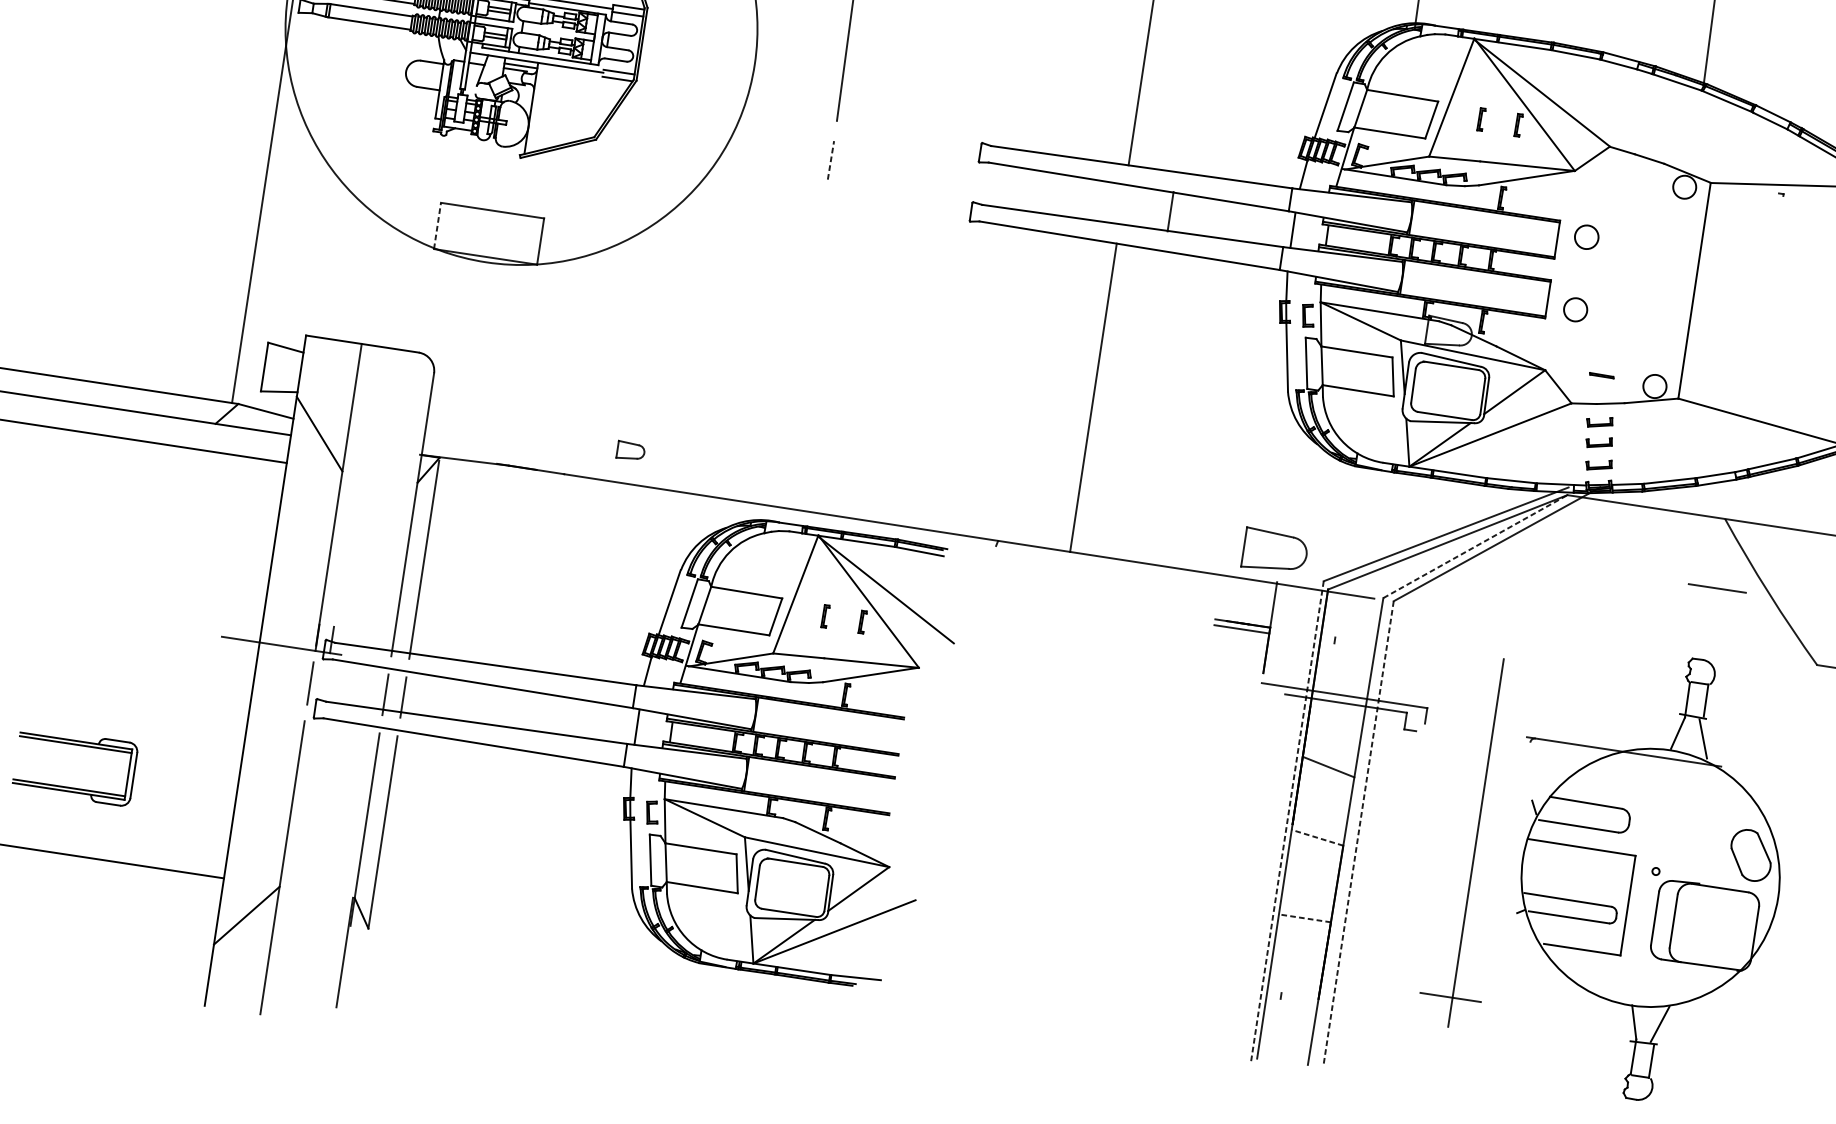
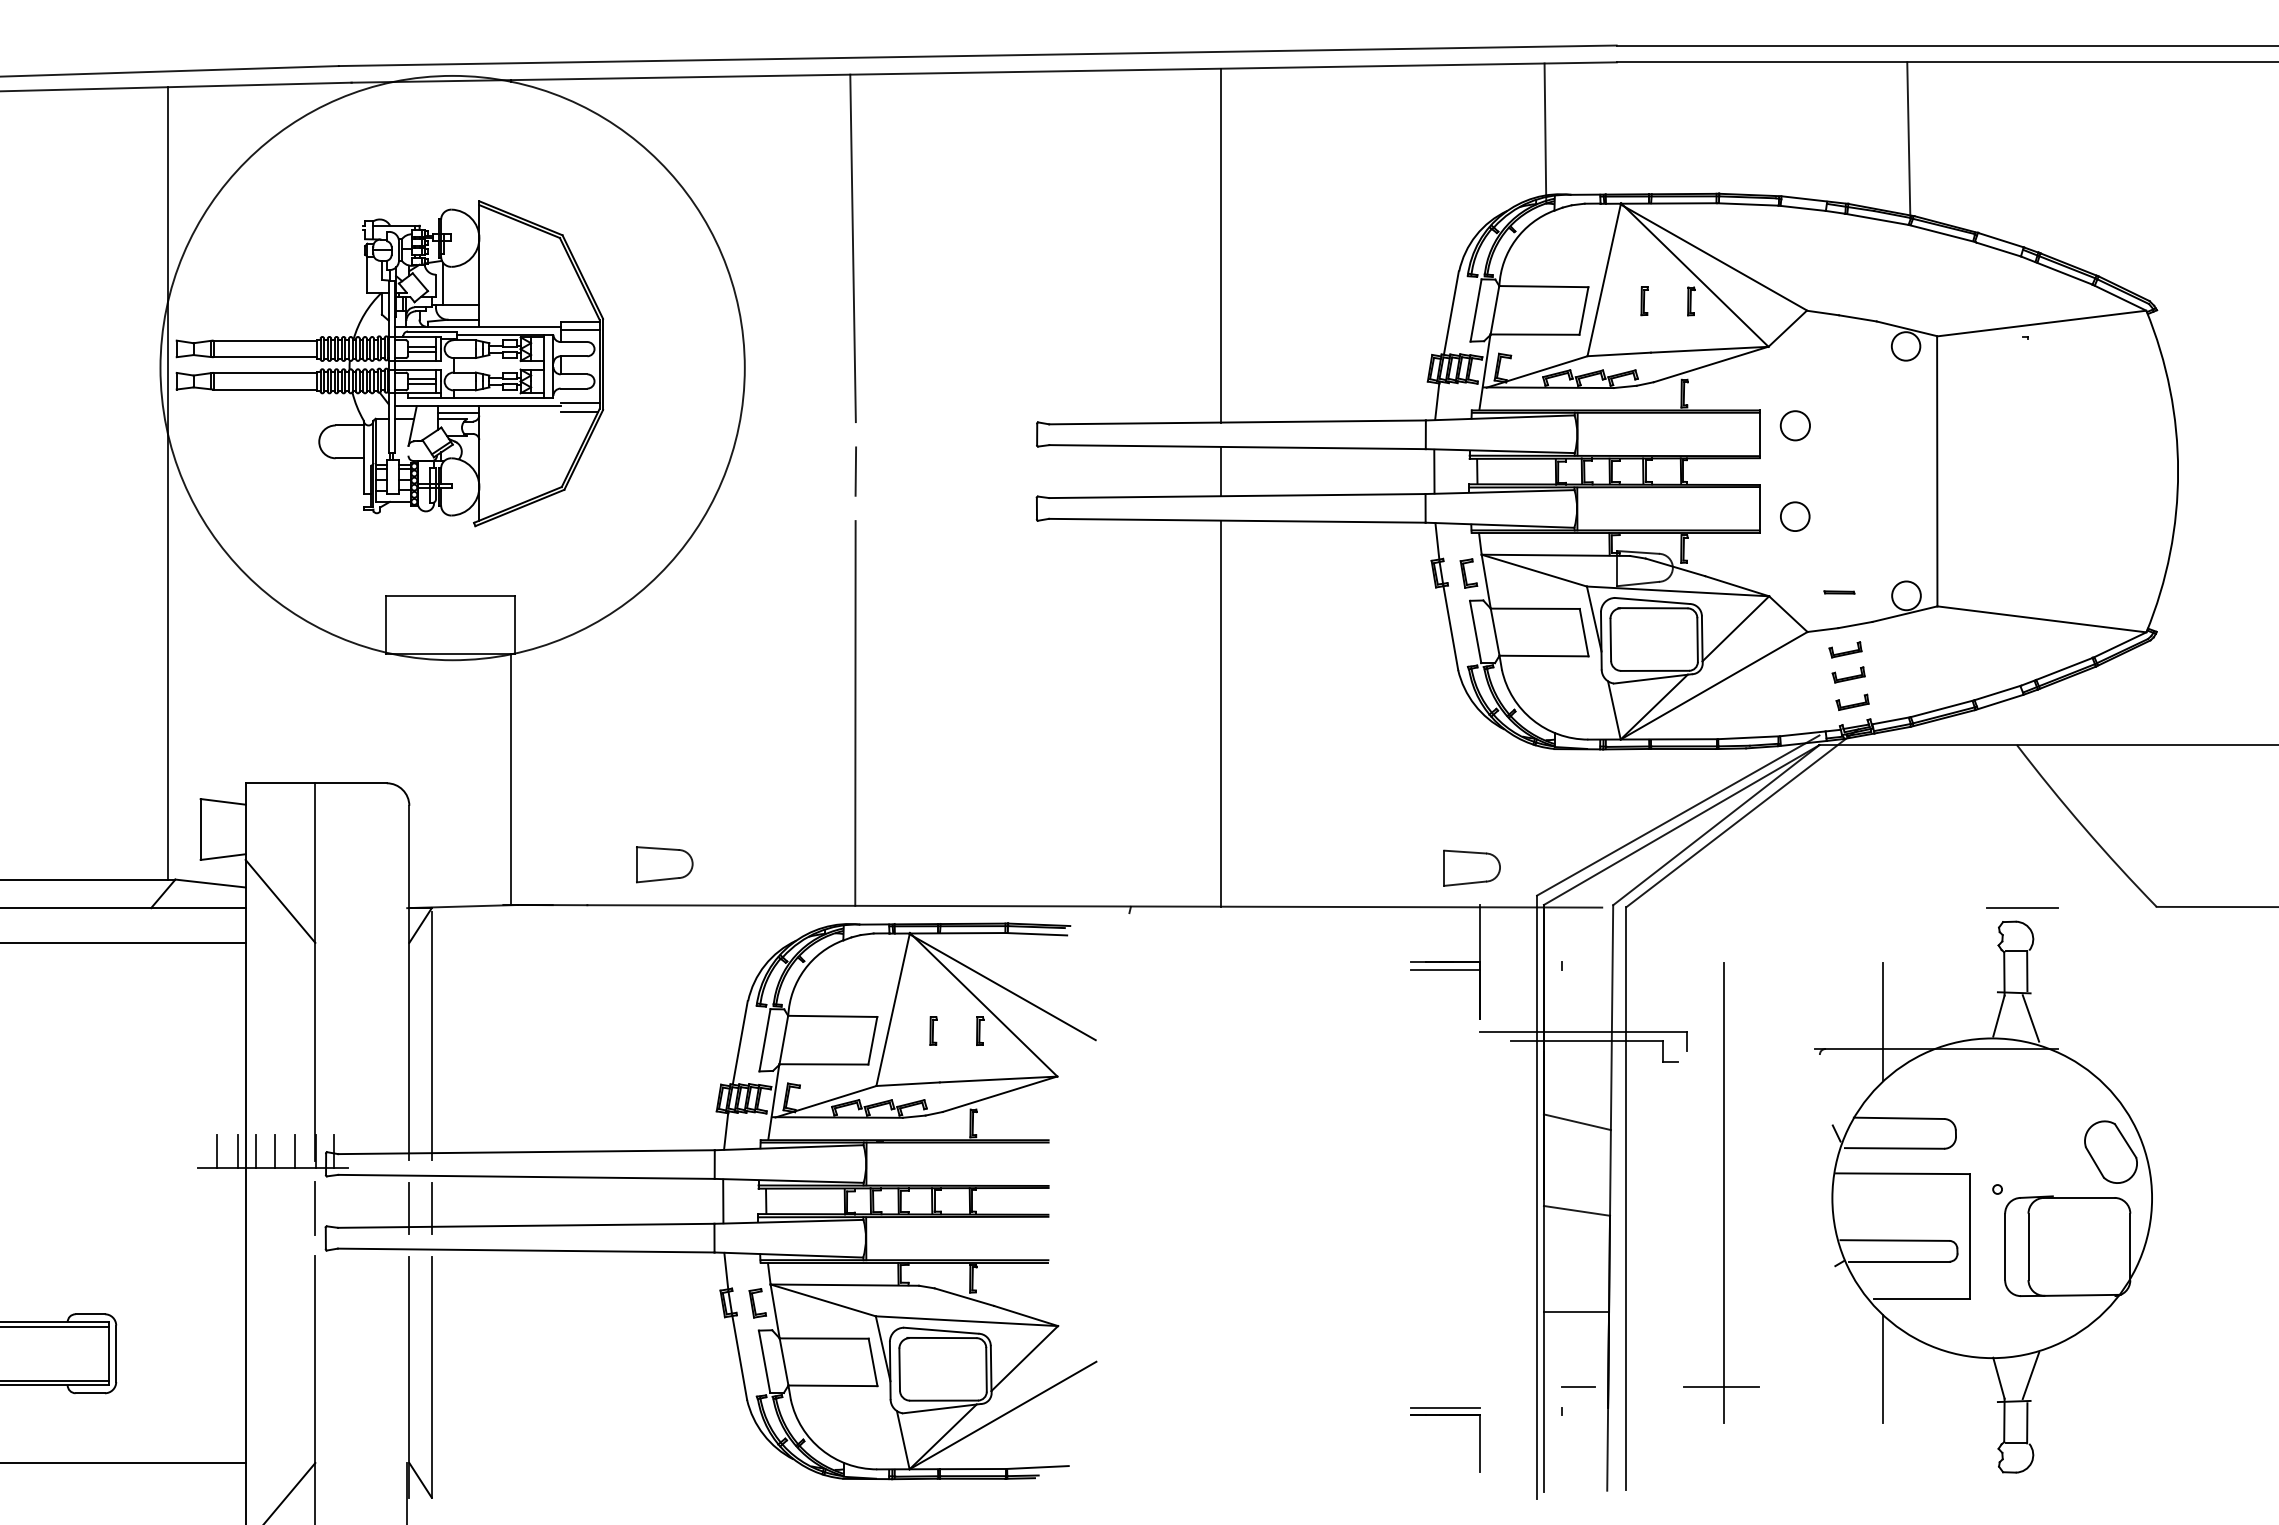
line: (830, 160) -> (855, 471), dashed -> solid
line: (1170, 211) -> (1221, 471), moved
line: (437, 225) -> (386, 624), dashed -> solid
line: (801, 353) -> (855, 713), added
line: (518, 364) -> (511, 779), added
part: (630, 451) -> (664, 864), size x1.67
line: (1475, 546) -> (1716, 825), dashed -> solid
part: (1274, 550) -> (1471, 867), size x0.71
line: (1717, 588) -> (2022, 907), moved
line: (239, 625) -> (217, 1150), added
line: (256, 627) -> (238, 1150), added
line: (270, 630) -> (256, 1150), added
line: (285, 632) -> (275, 1150), added
line: (300, 634) -> (294, 1150), added
line: (1585, 723) -> (1883, 1021), added
line: (1287, 822) -> (1537, 1197), dashed -> solid
line: (1358, 834) -> (1626, 1199), dashed -> solid
line: (1317, 837) -> (1576, 1210), dashed -> solid
part: (1474, 842) -> (1721, 1192), moved
line: (1305, 918) -> (1576, 1311), dashed -> solid
line: (1297, 978) -> (1578, 1386), added
part: (1187, 985) -> (1445, 1415), added
line: (1543, 1001) -> (1883, 1369), added

